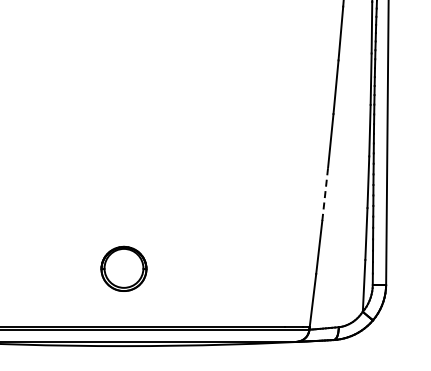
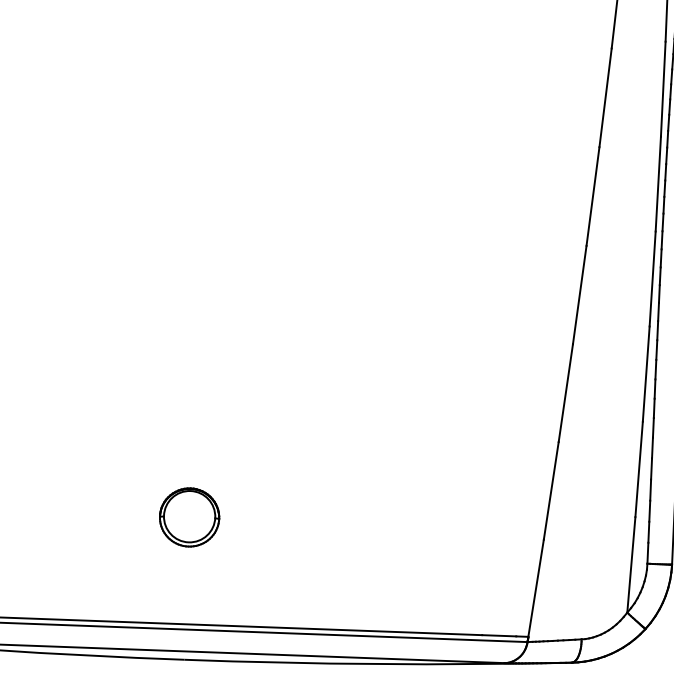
line: (325, 194) -> (566, 393), dashed -> solid
part: (123, 268) -> (188, 516), size x0.71

